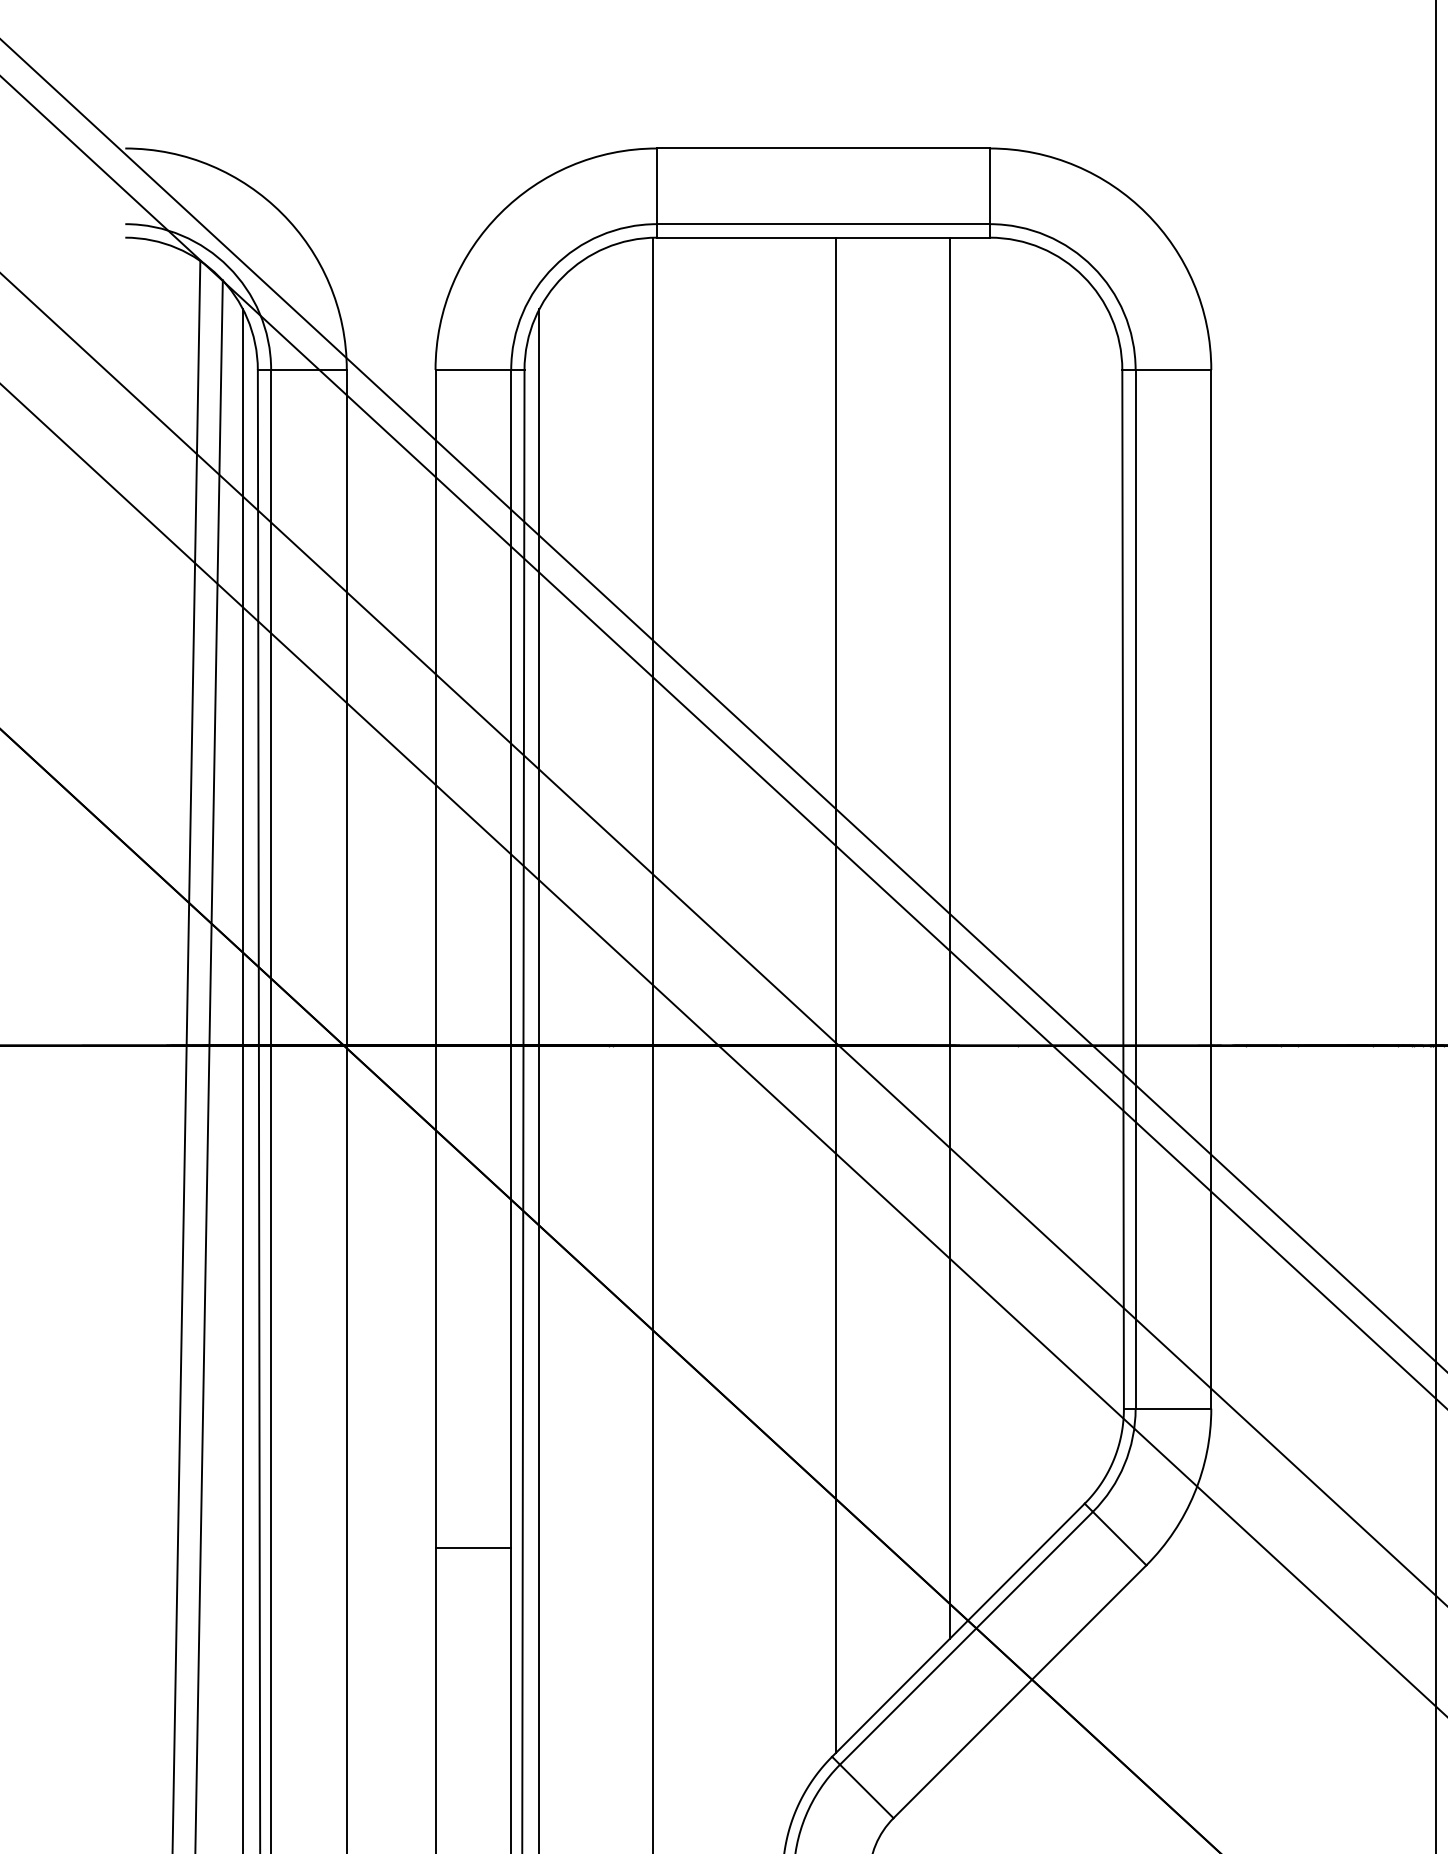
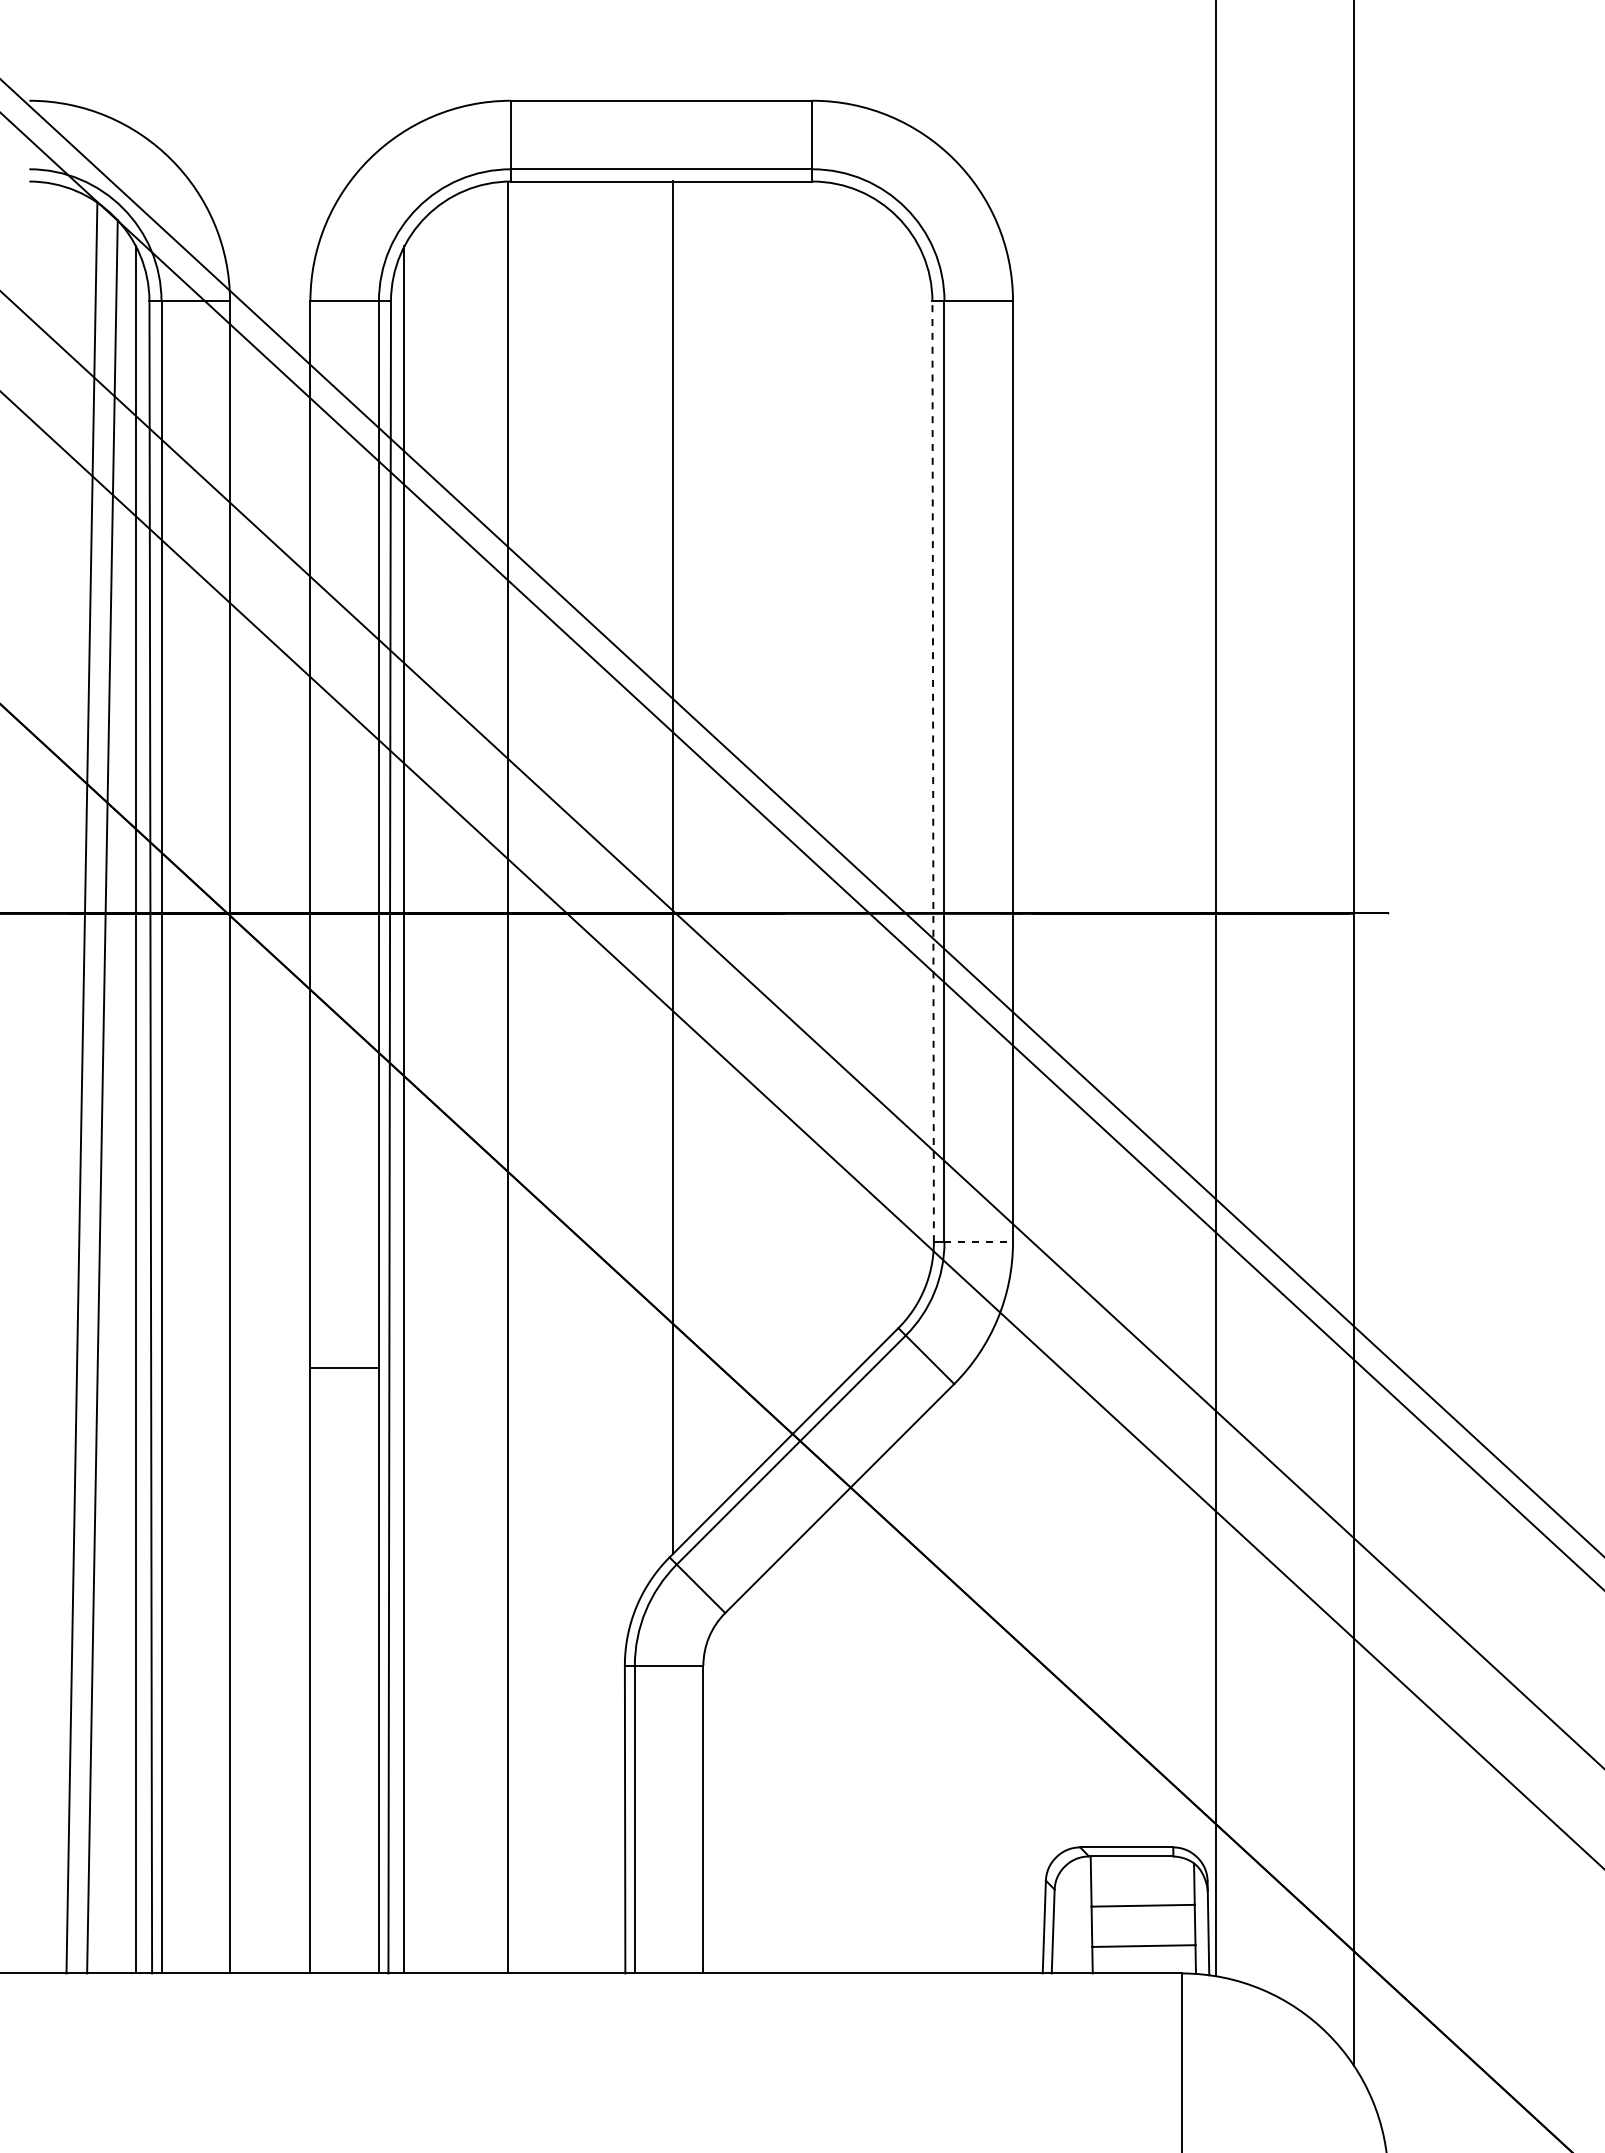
line: (1123, 889) -> (933, 771), solid -> dashed
line: (949, 937) -> (775, 815), removed
line: (1174, 1409) -> (979, 1242), solid -> dashed

